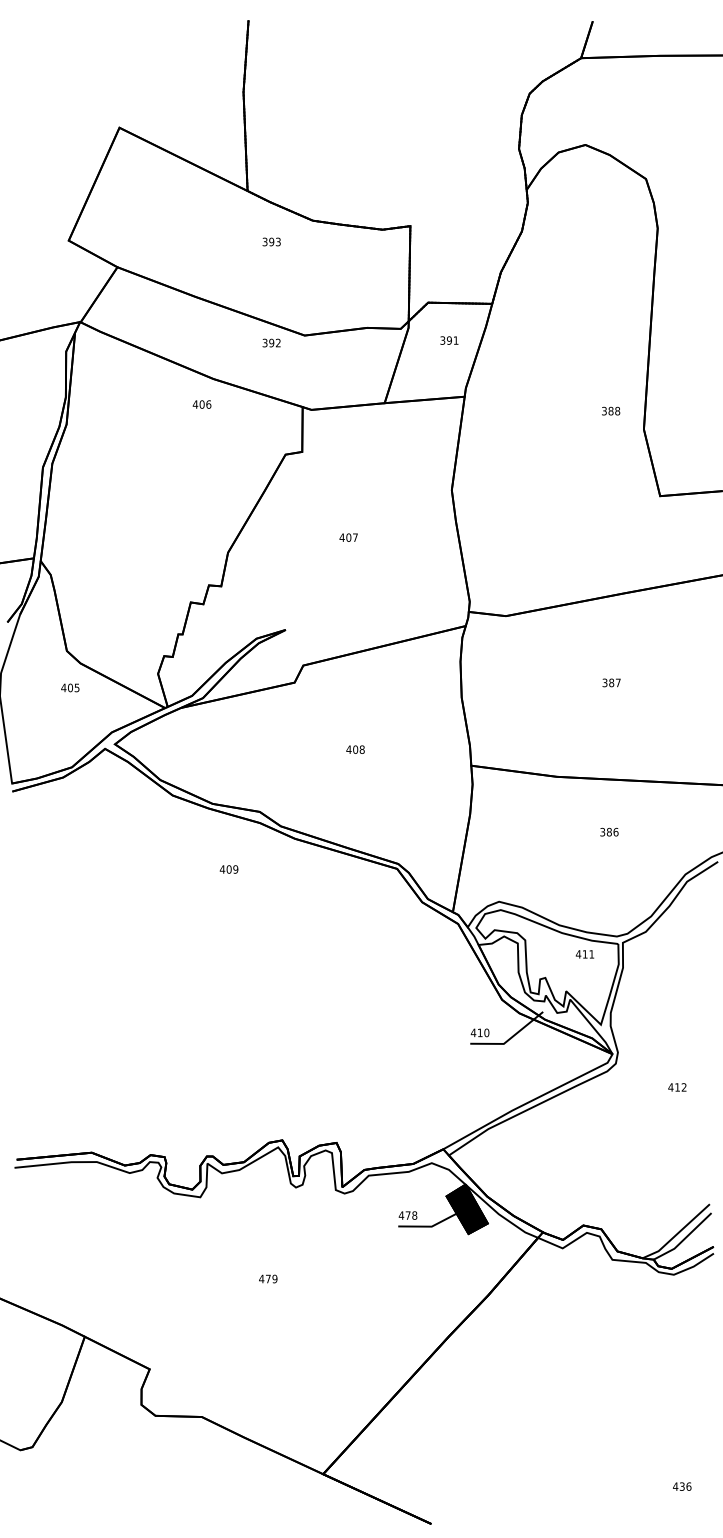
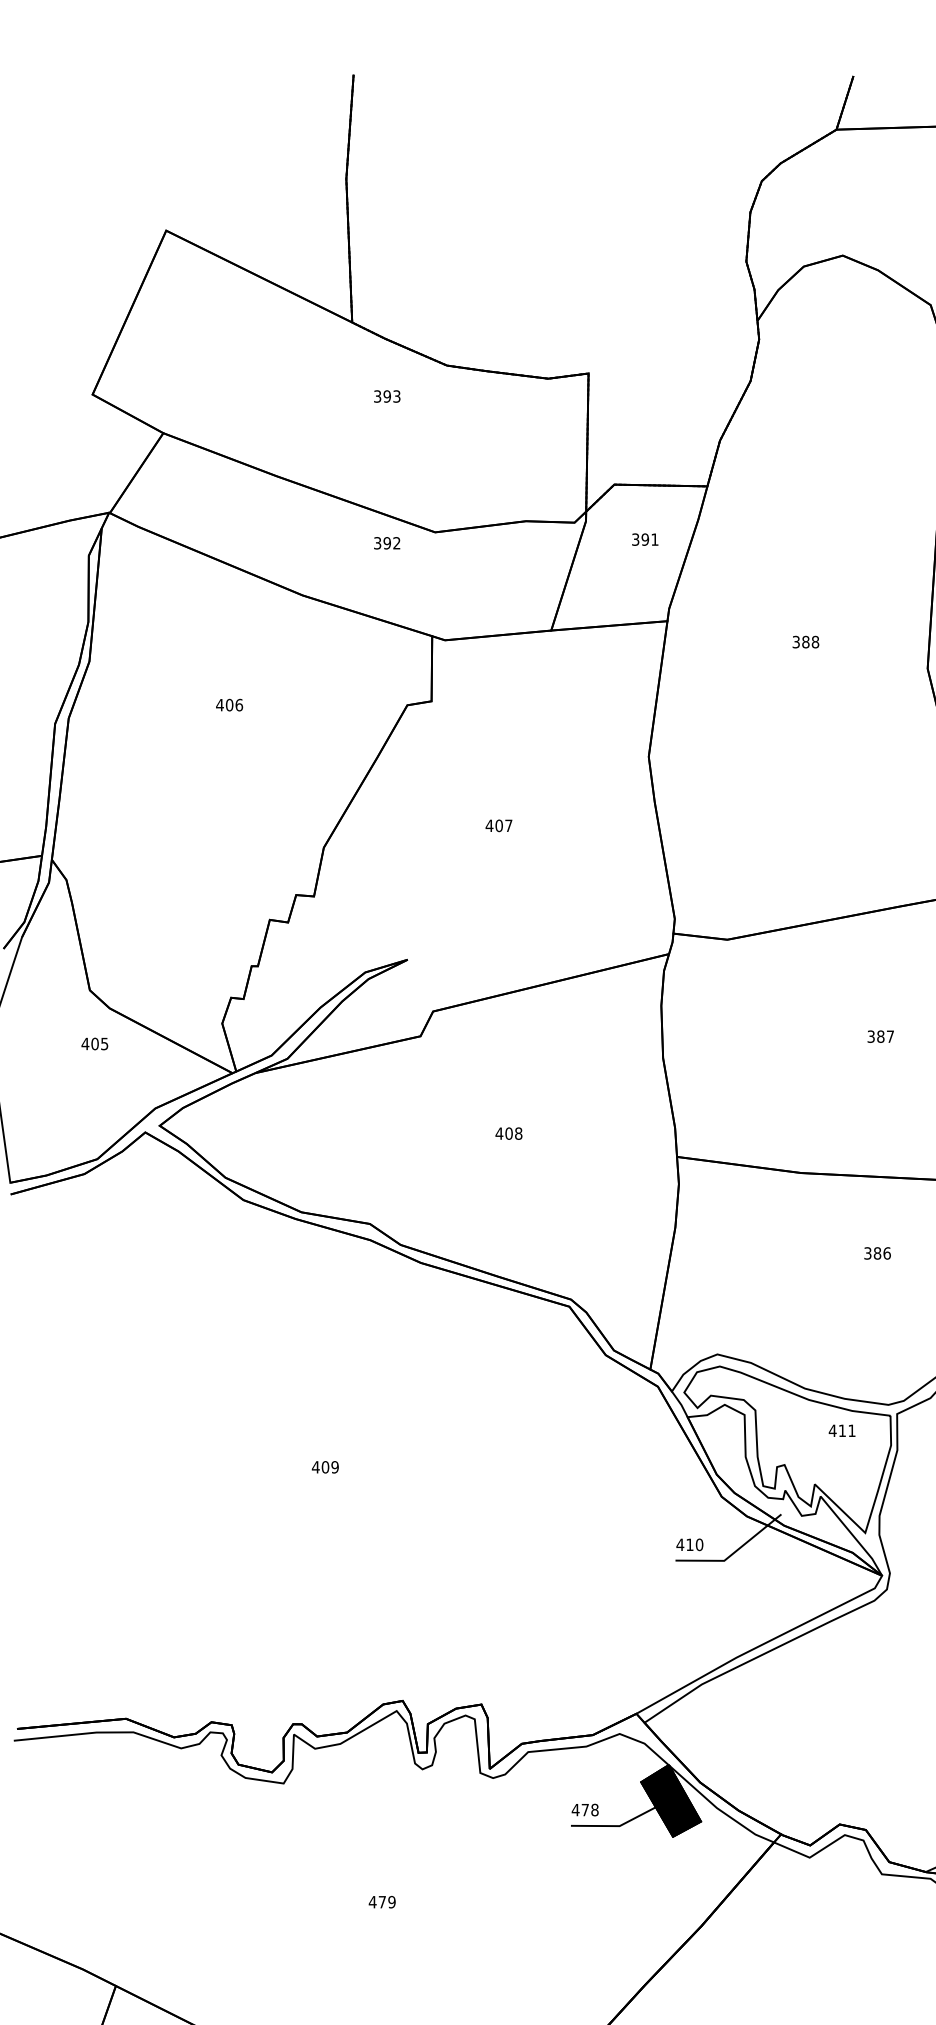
text: (201, 404) -> (228, 705), moved
text: (611, 410) -> (806, 641), moved
text: (228, 869) -> (324, 1467), moved

